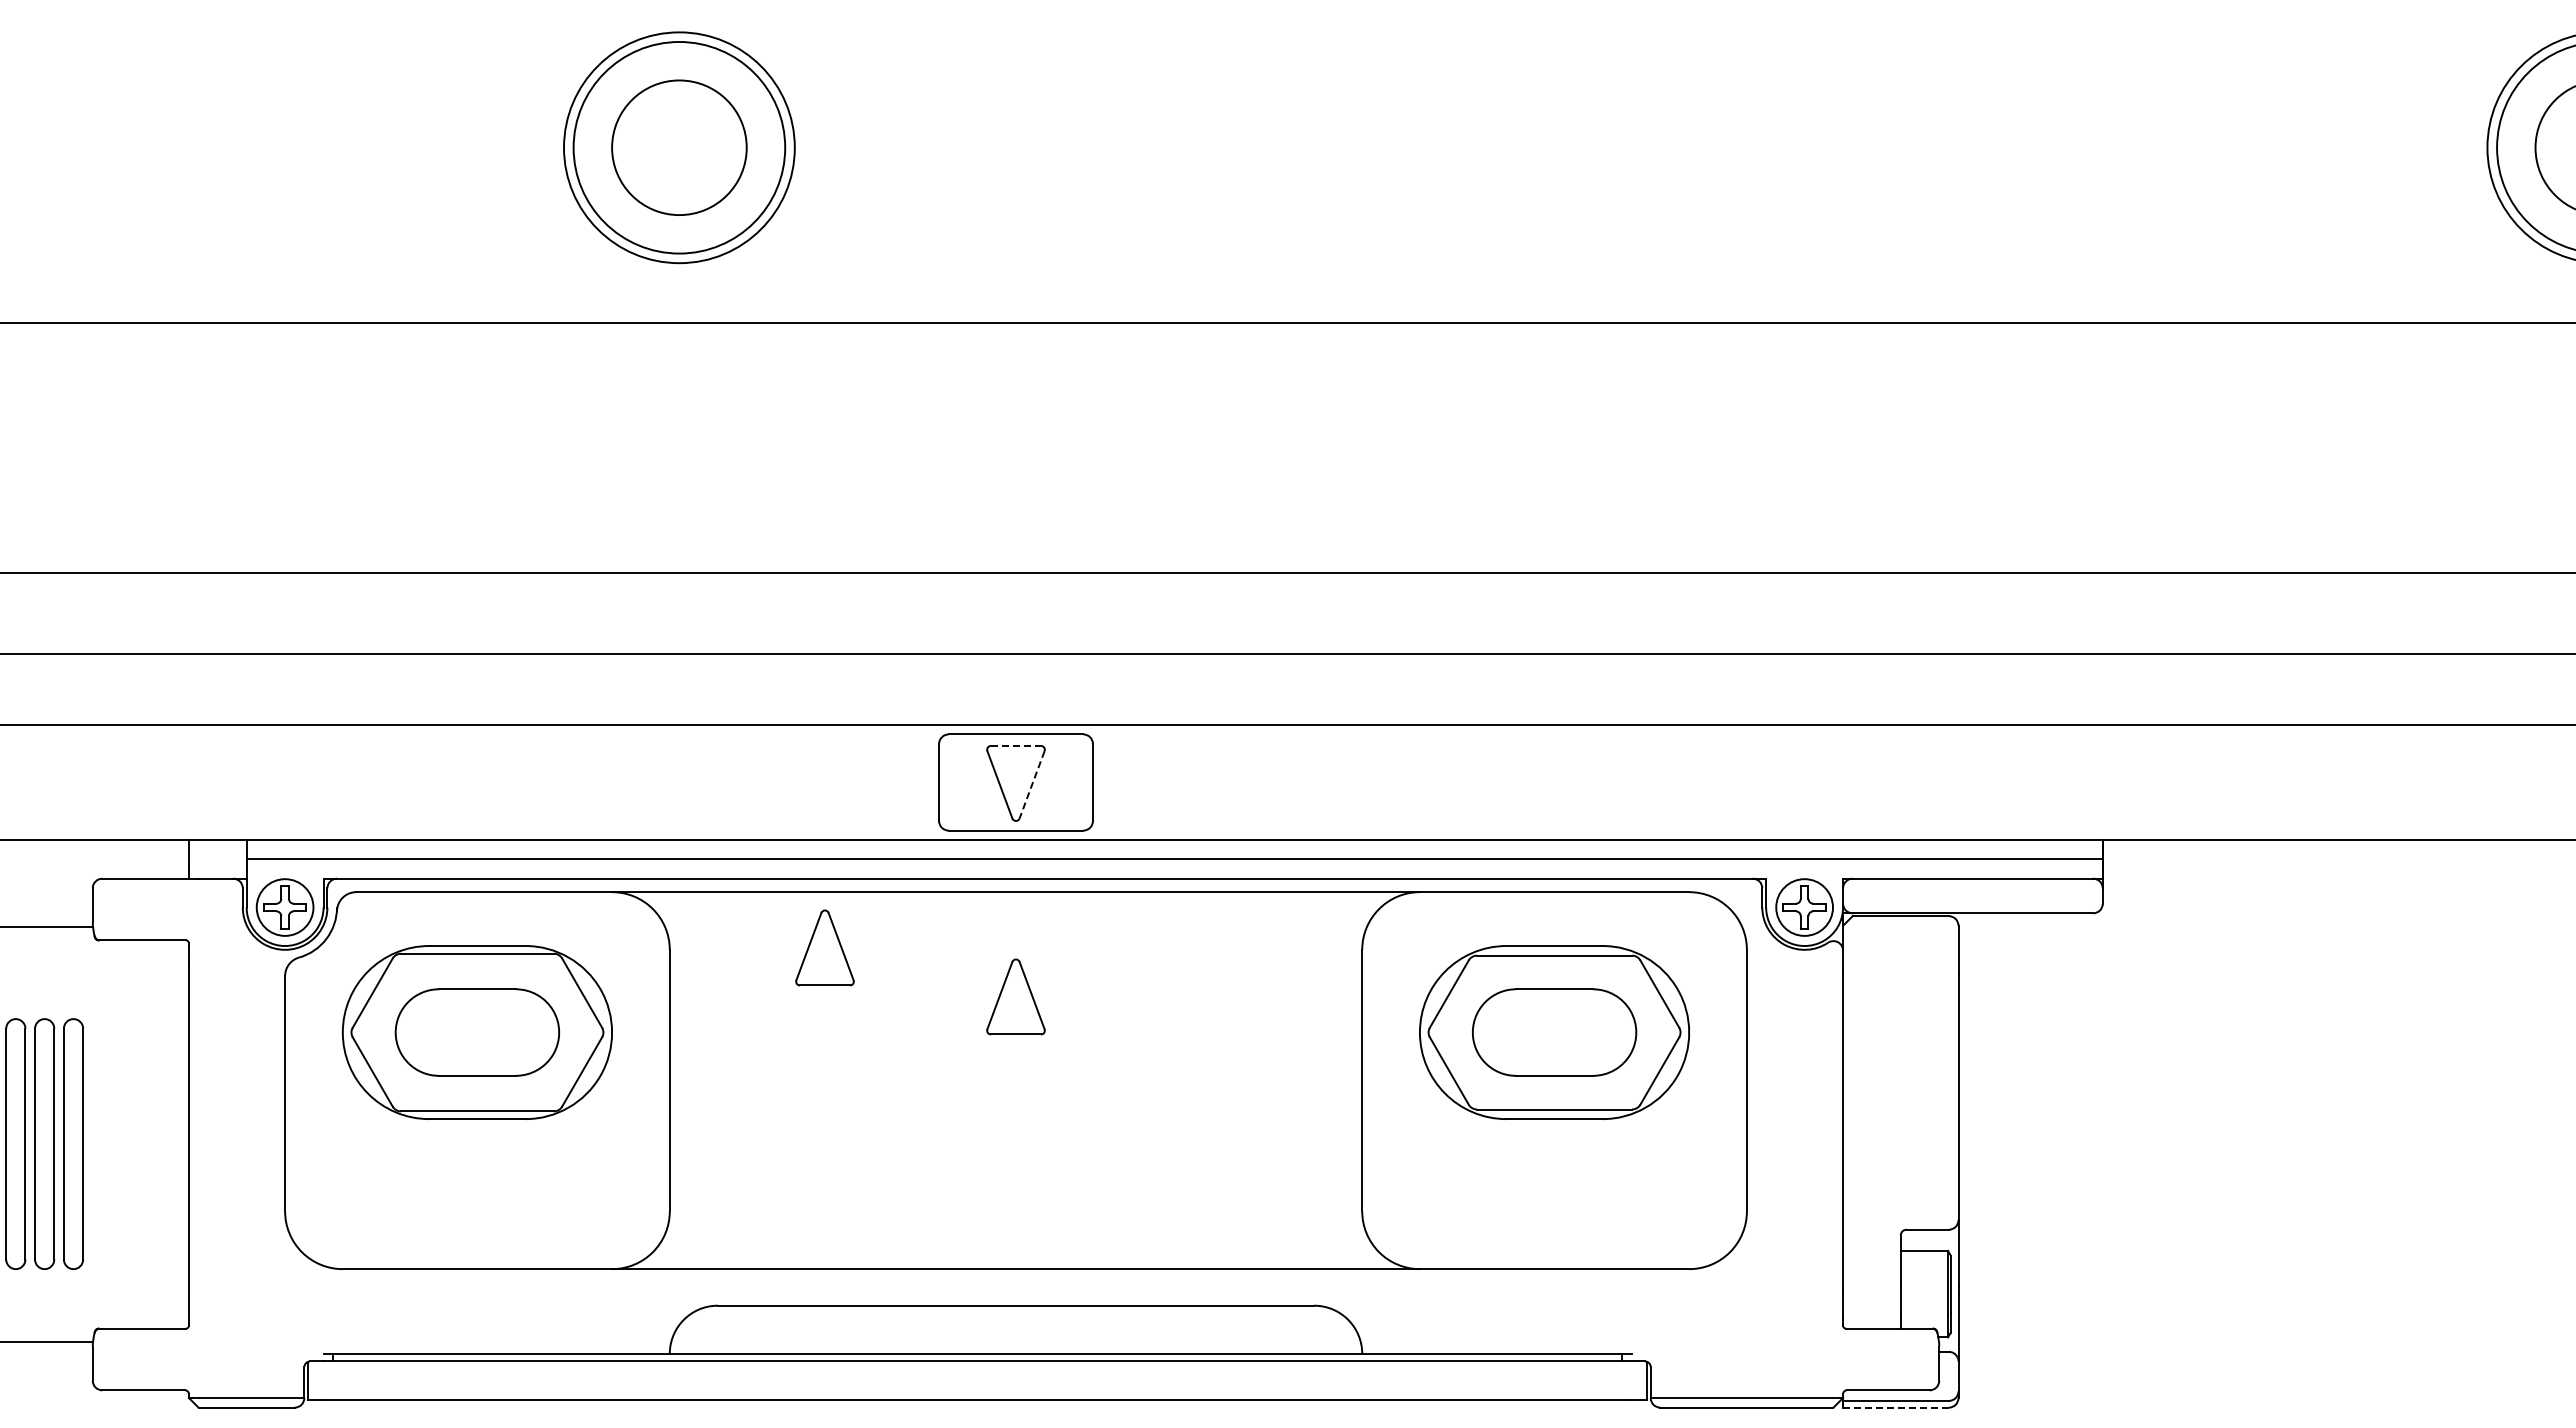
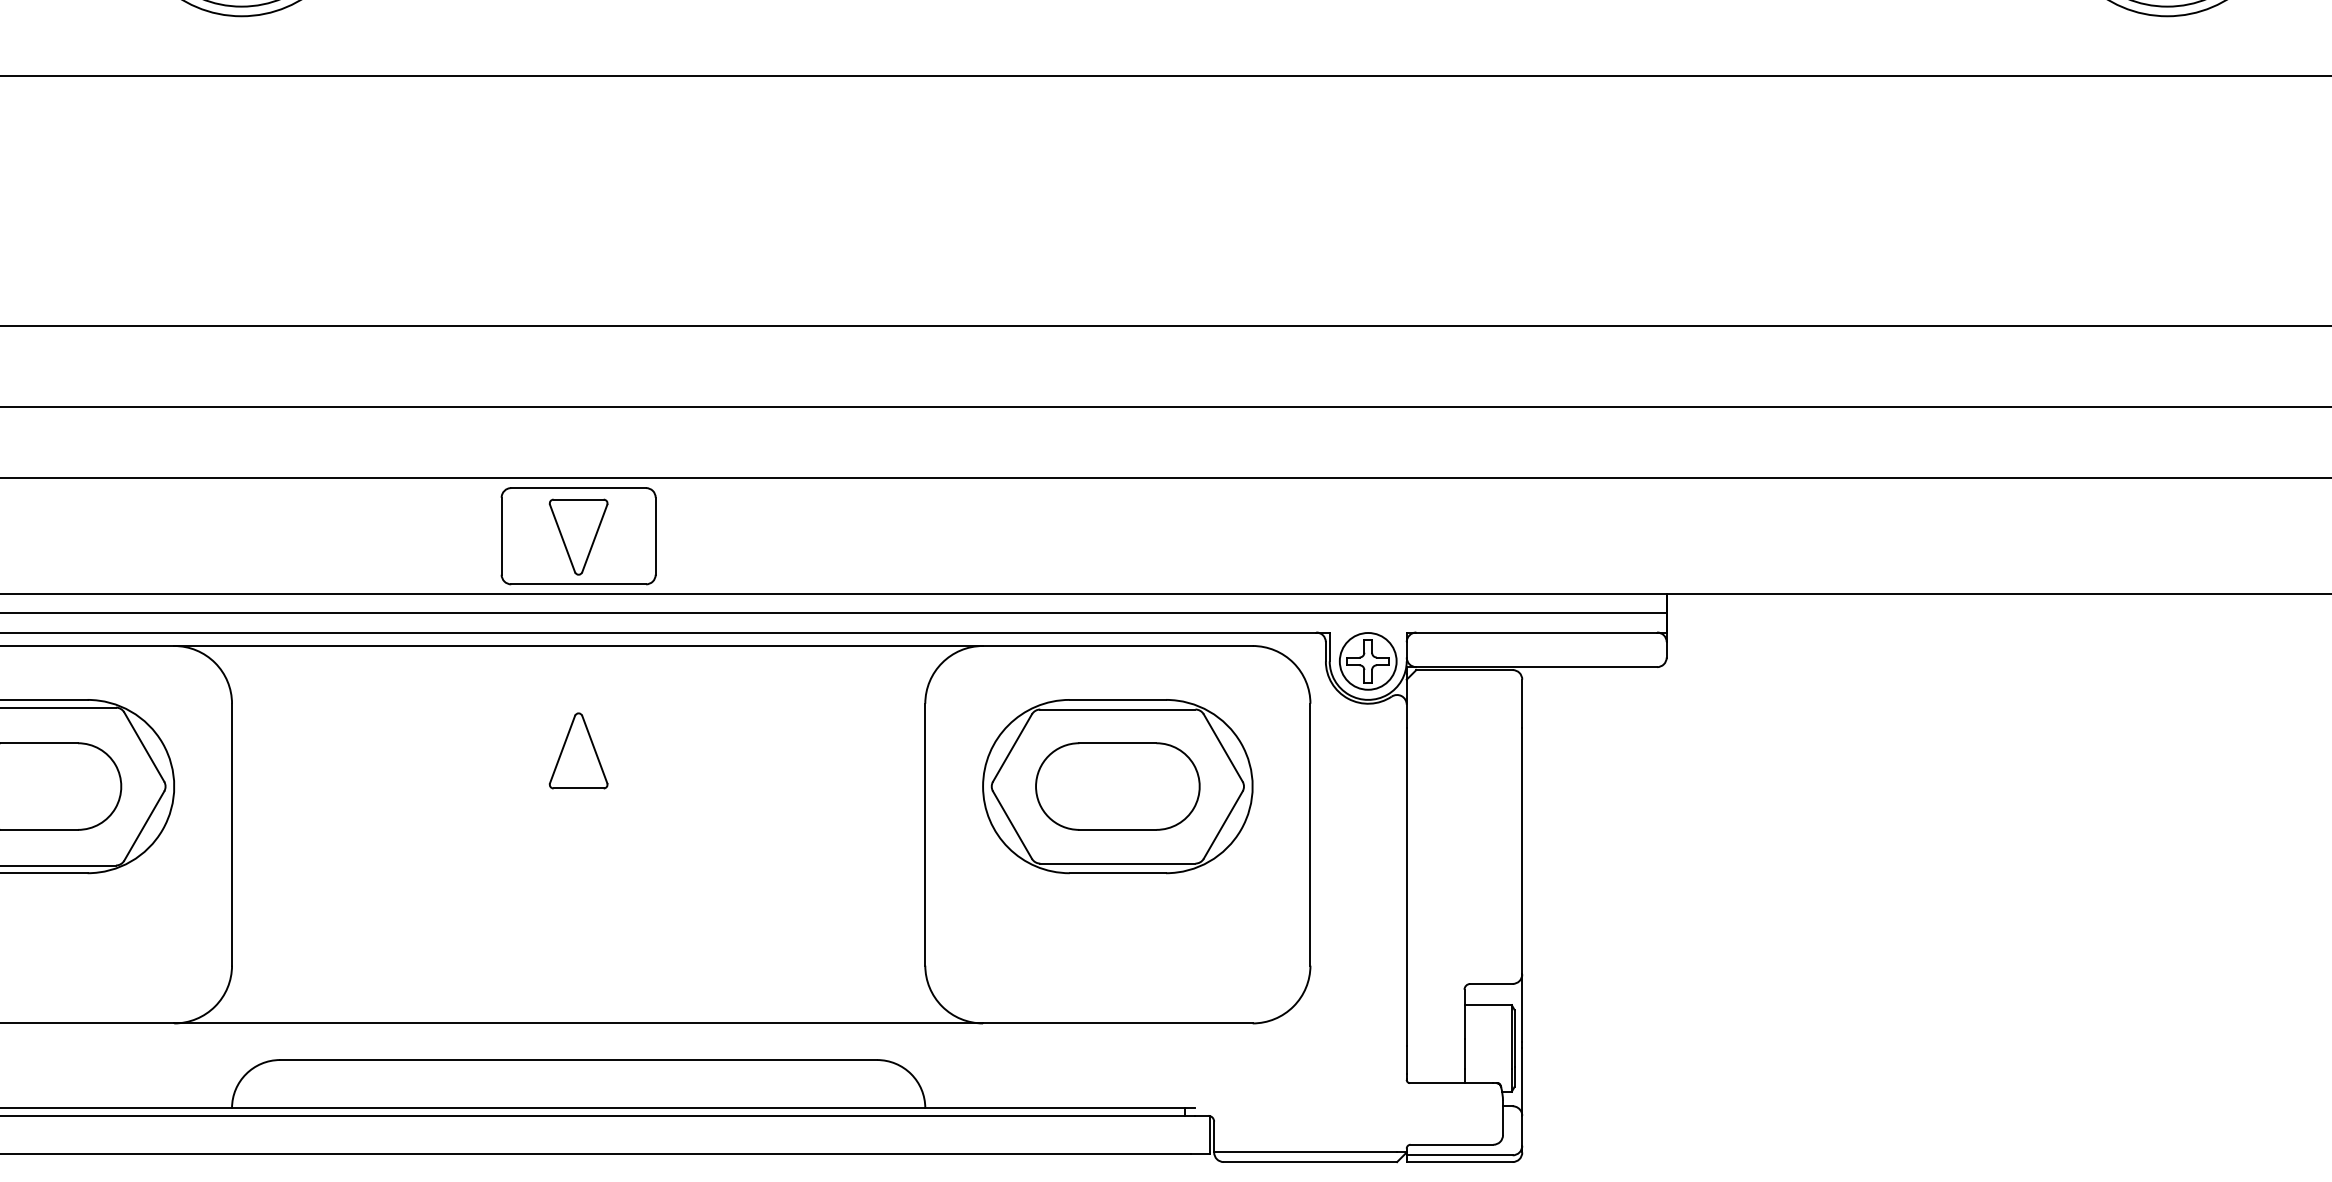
line: (1016, 745) -> (579, 499), dashed -> solid
line: (1032, 784) -> (595, 538), dashed -> solid
part: (824, 947) -> (386, 701), removed
line: (1895, 1407) -> (1459, 1161), dashed -> solid

